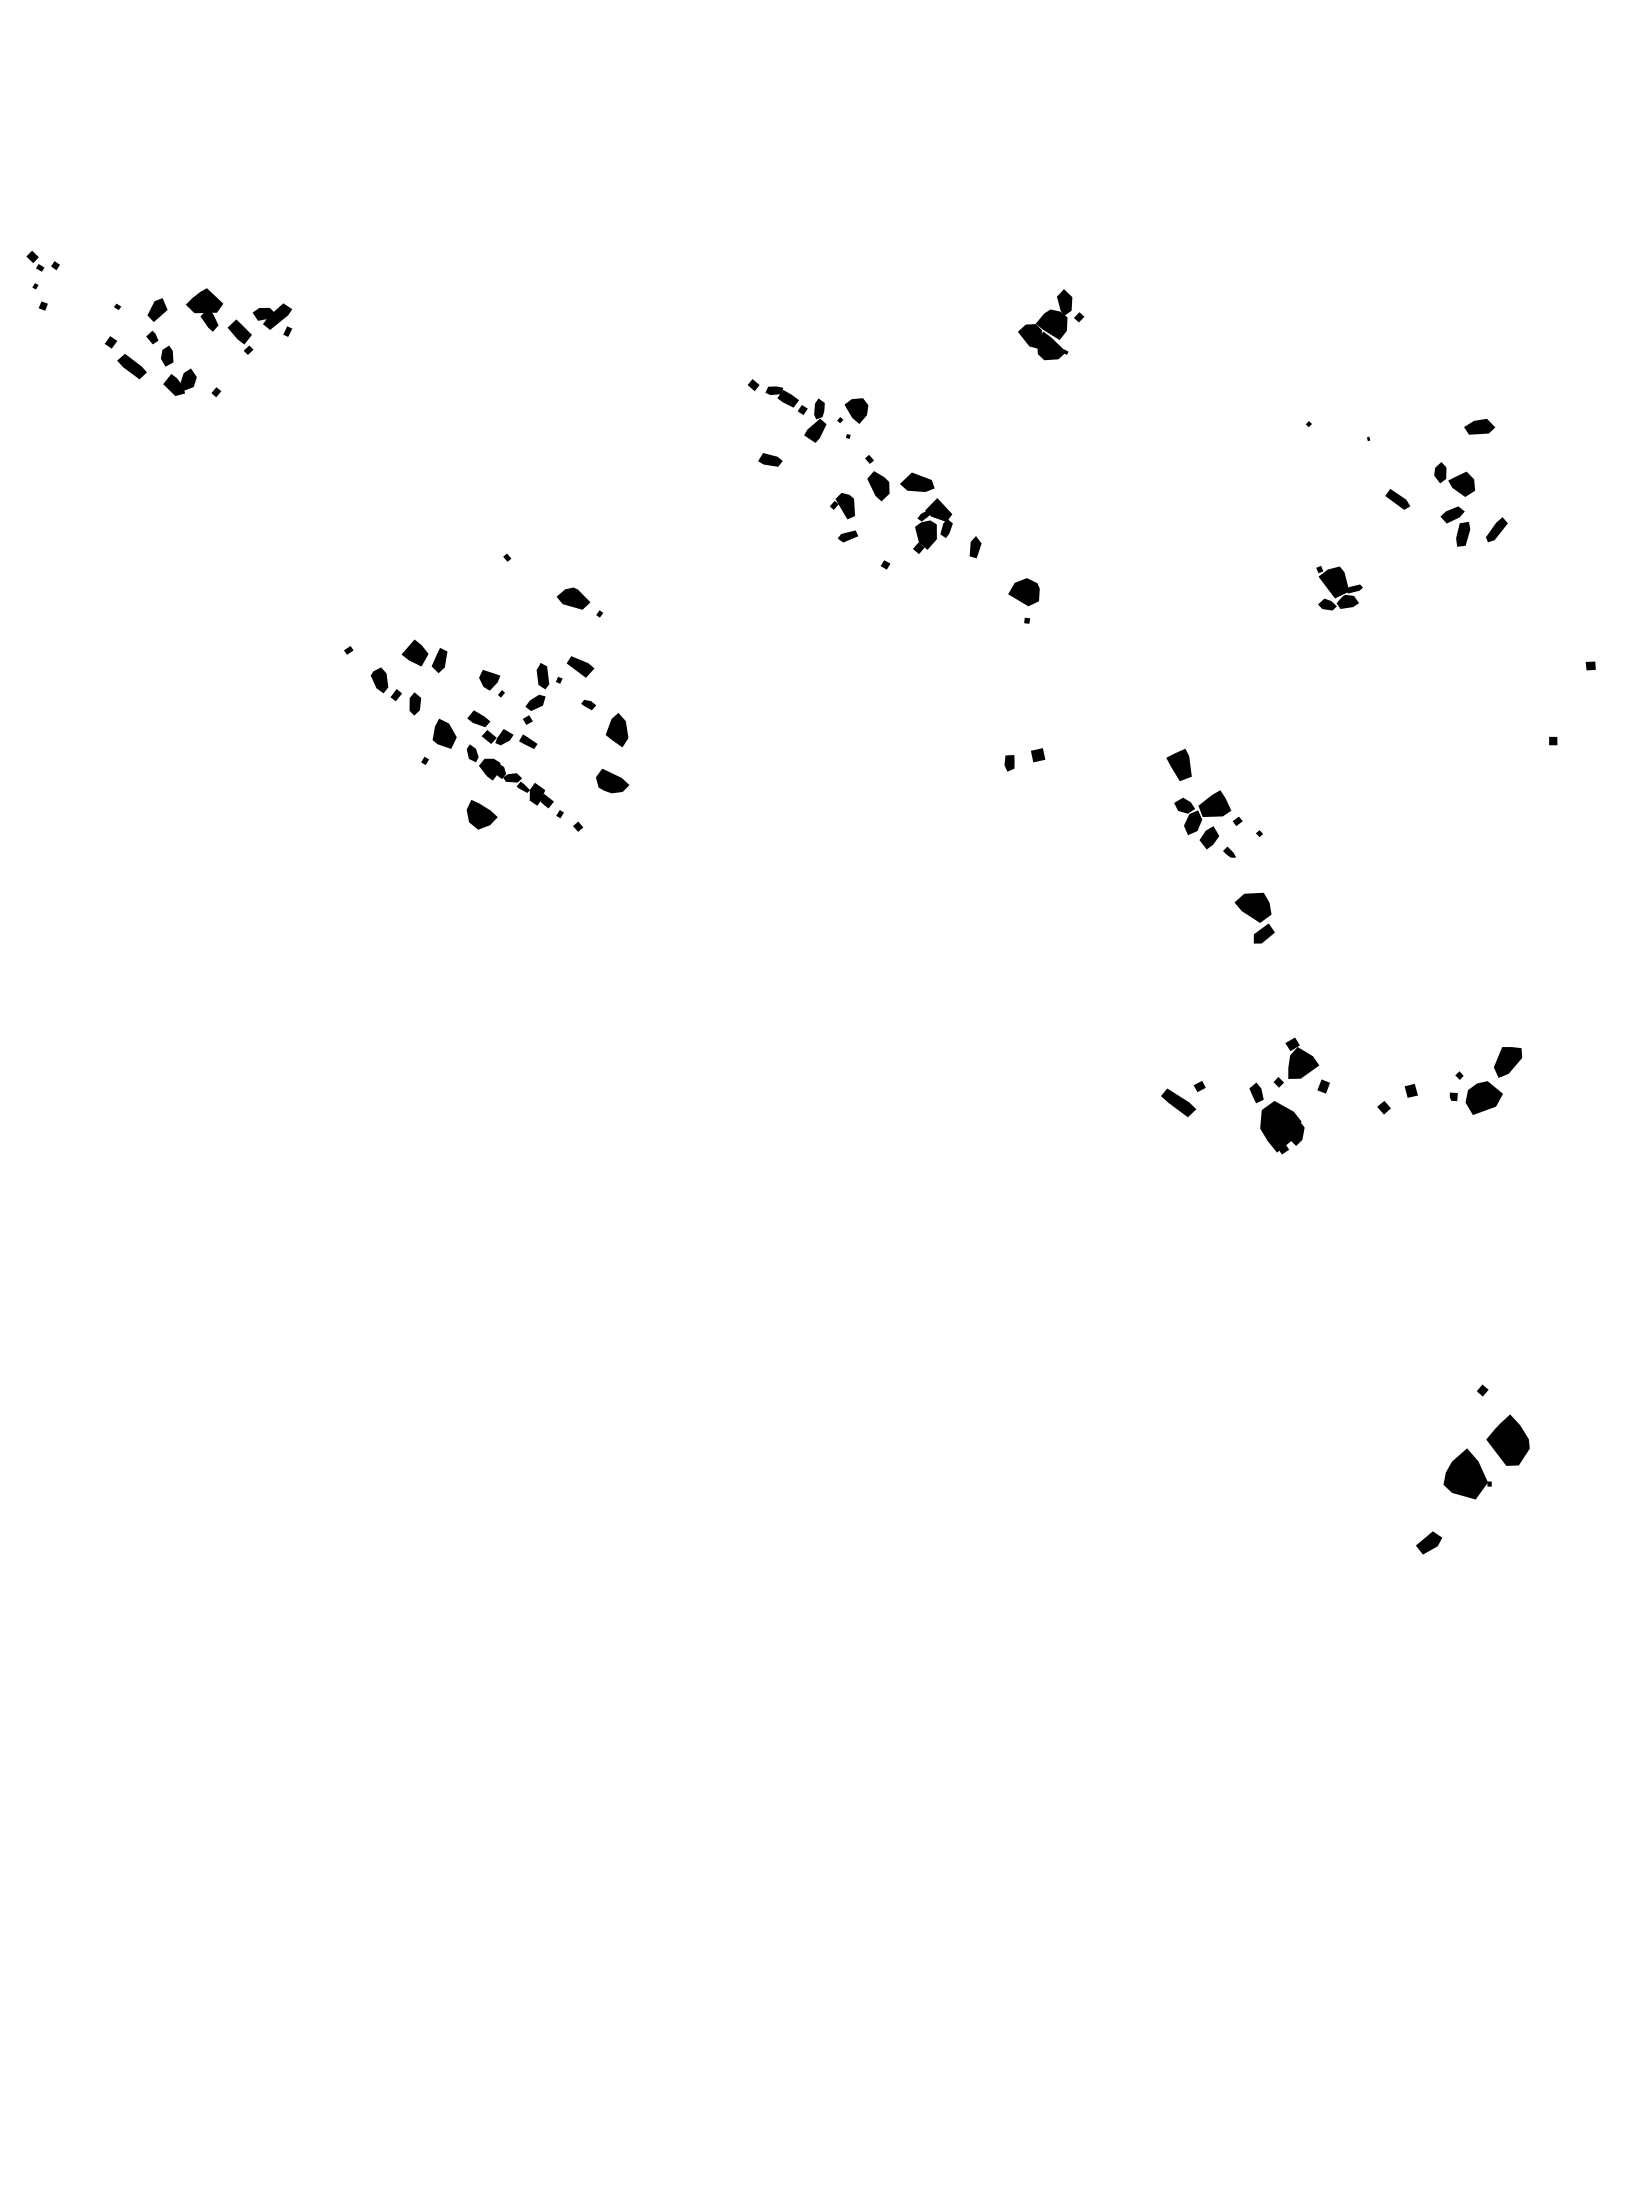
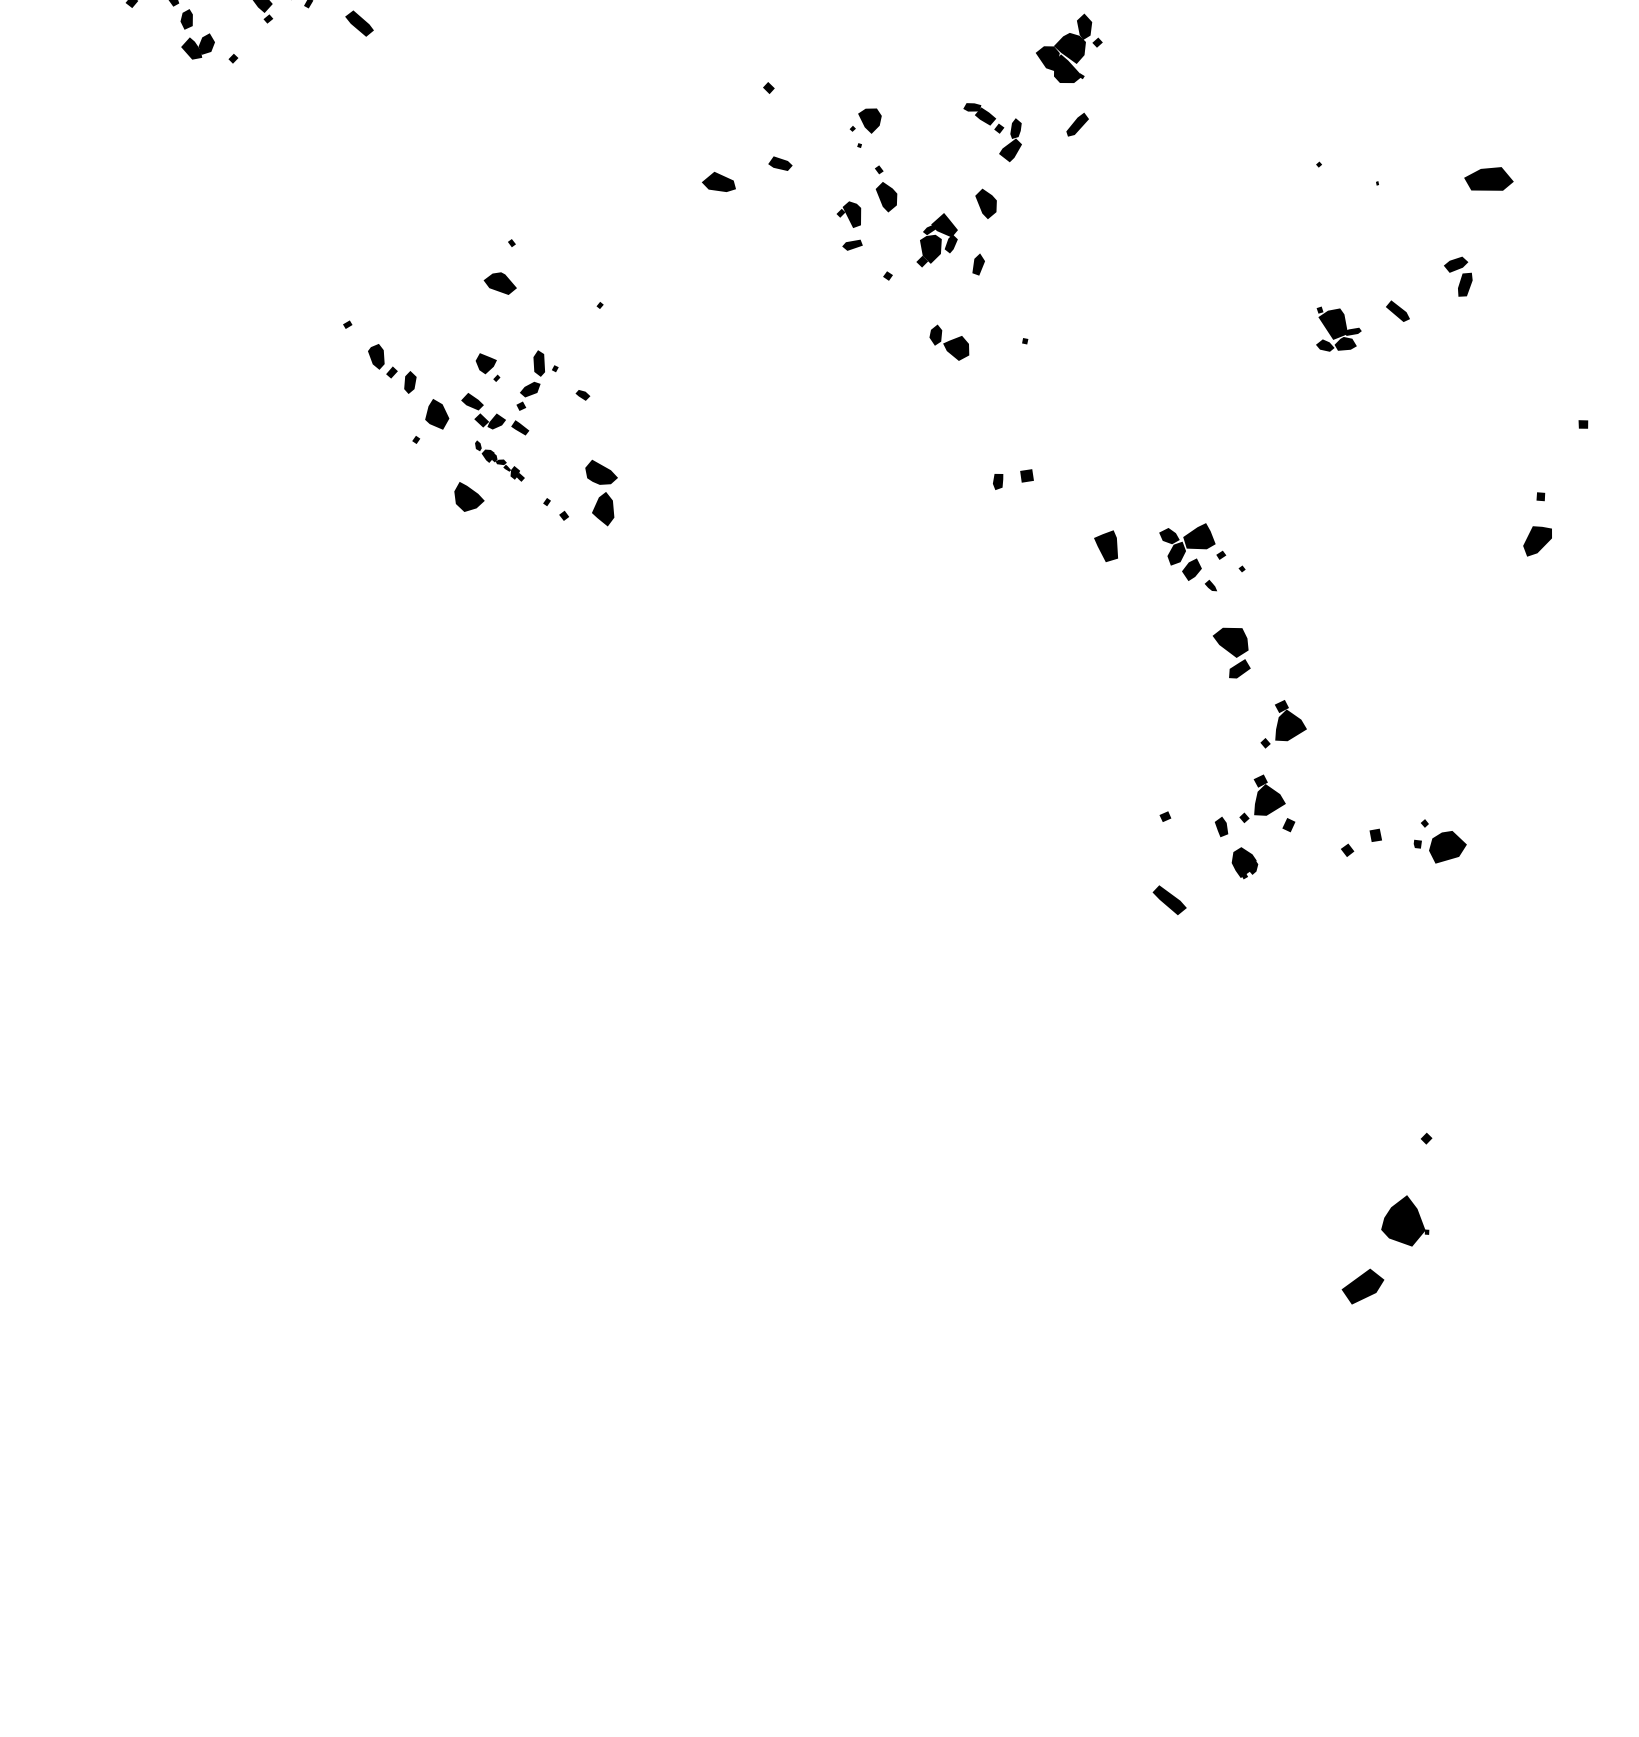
part: (131, 366) -> (359, 23), moved
part: (795, 414) -> (991, 132), moved
part: (1479, 426) -> (1488, 178), size x1.6
part: (1454, 479) -> (949, 342), moved
part: (917, 481) -> (719, 181), moved
part: (978, 486) -> (985, 204), added
part: (1397, 499) -> (1397, 311), moved
part: (1496, 529) -> (1077, 124), moved
part: (1023, 592) -> (1023, 312), removed
part: (573, 598) -> (500, 283), moved
part: (424, 655) -> (422, 334), removed
part: (580, 666) -> (577, 356), removed
part: (616, 730) -> (603, 509), moved
part: (1178, 764) -> (1105, 545), moved
part: (509, 776) -> (499, 461), size x0.6
part: (1311, 986) -> (1283, 724), added
part: (1508, 1062) -> (1538, 541), moved
part: (1178, 1102) -> (1169, 899), moved
part: (1282, 1127) -> (1245, 863), size x0.6
part: (1507, 1439) -> (1447, 1189), removed
part: (1428, 1542) -> (1362, 1286), size x1.6

